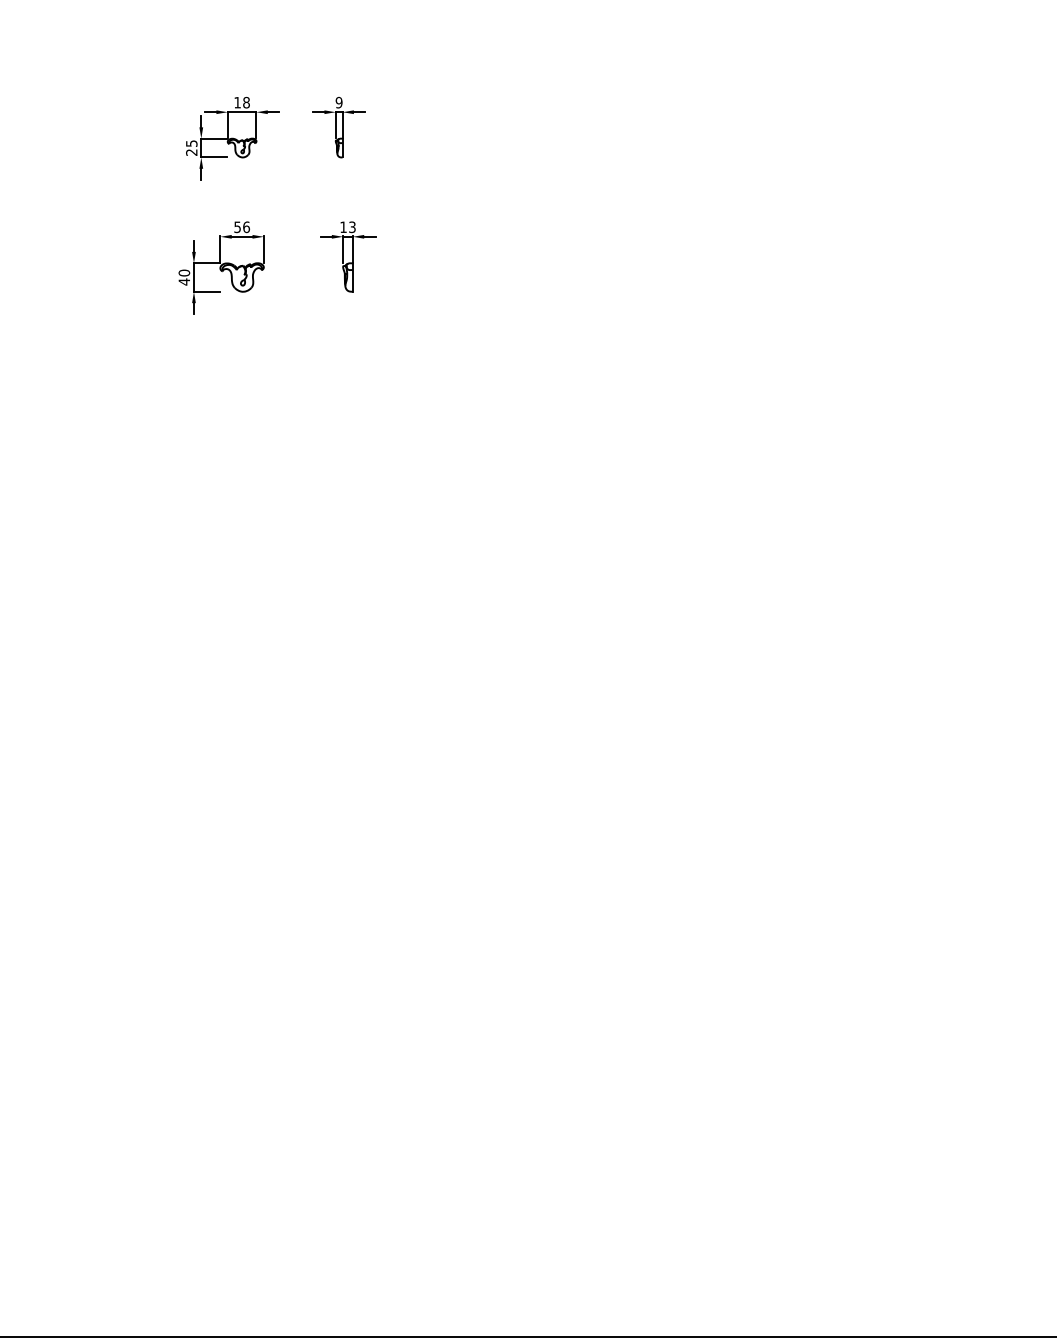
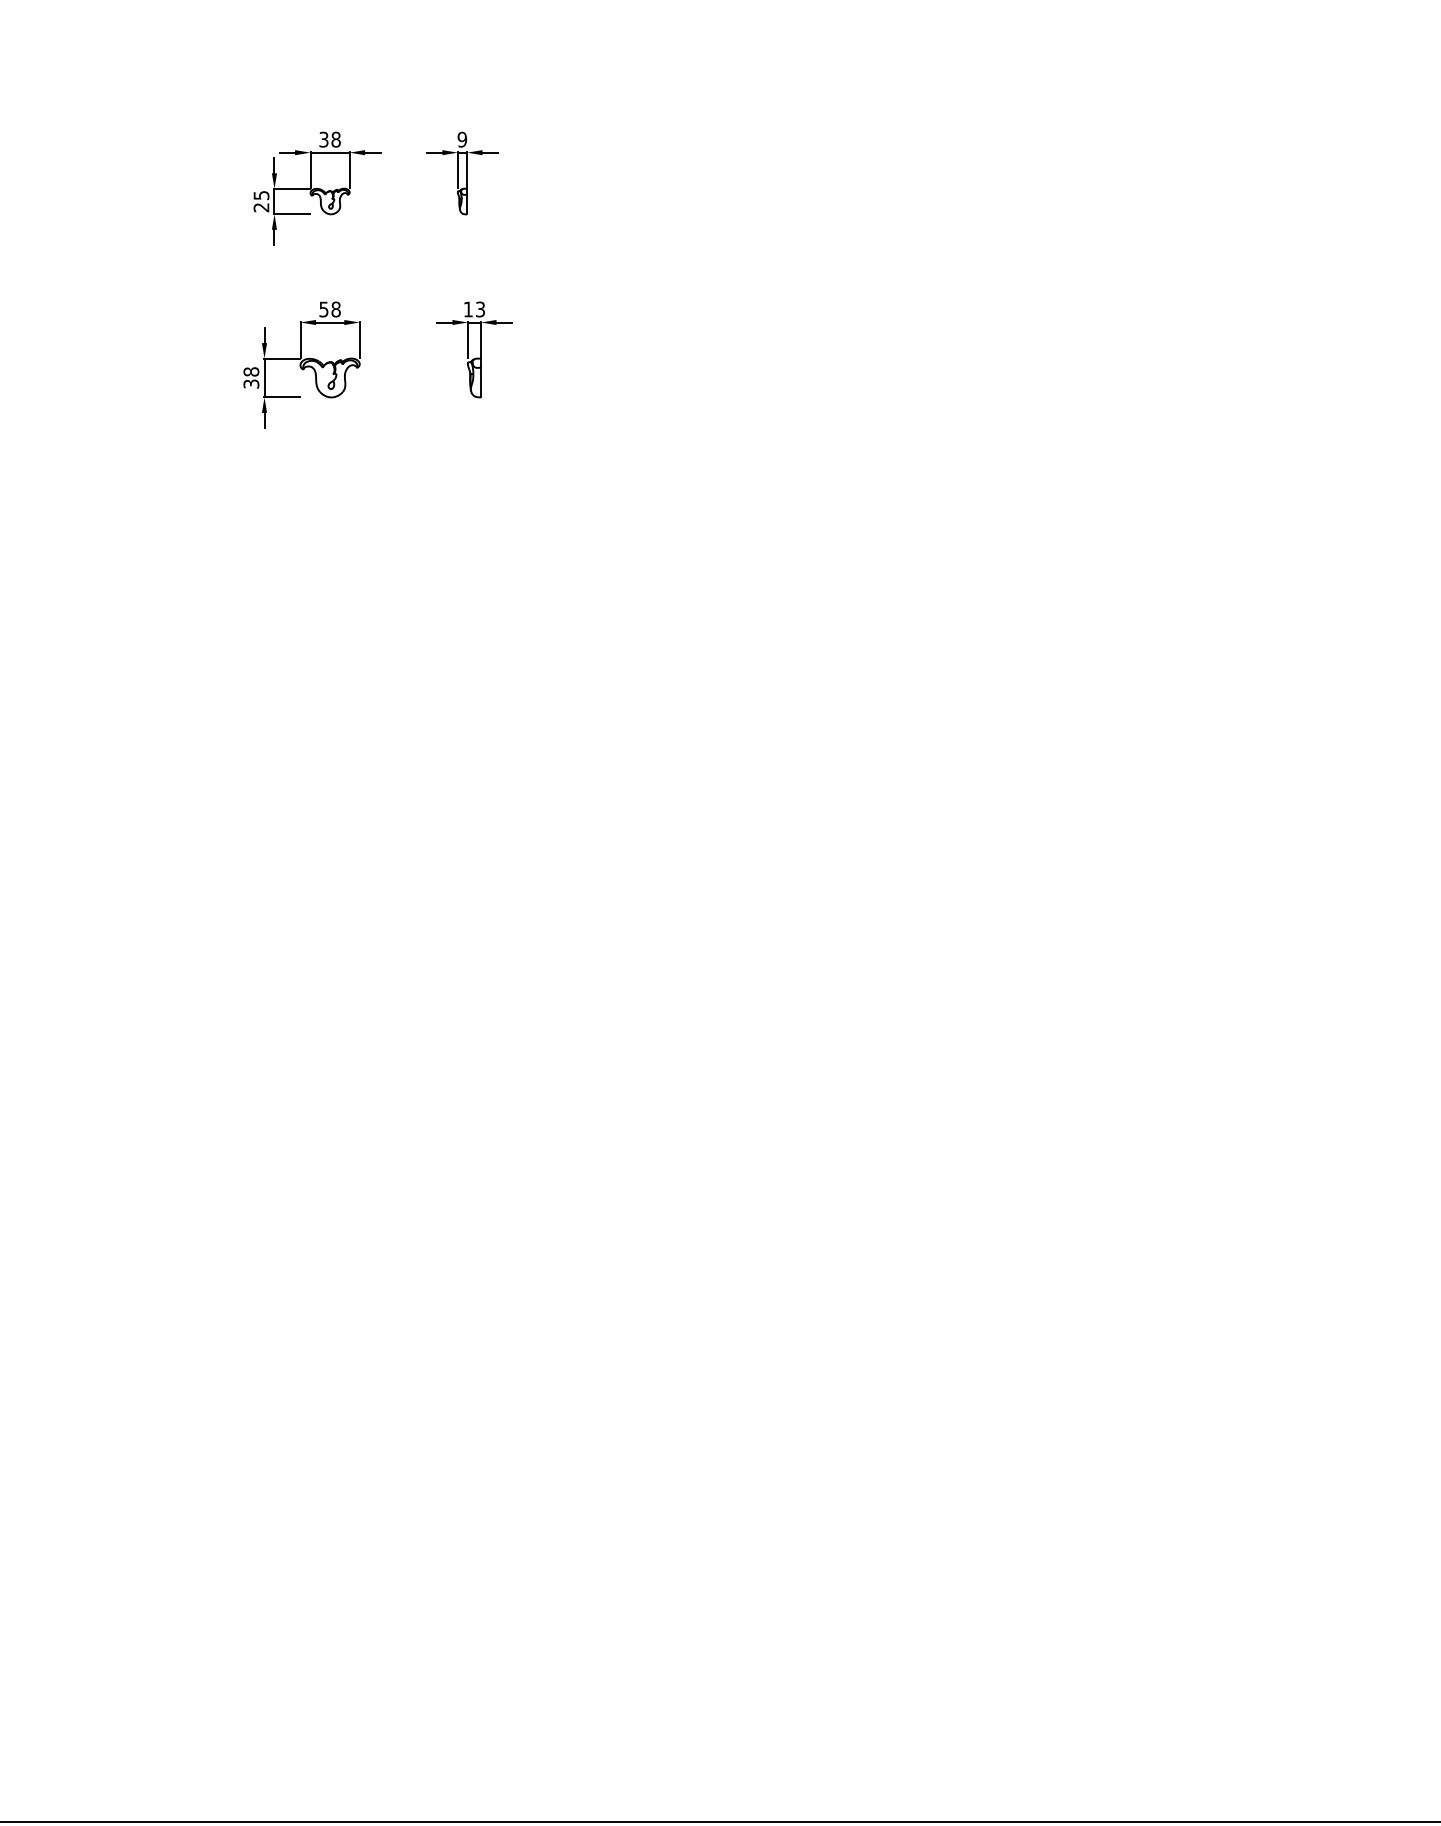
text: (237, 102) -> (323, 139), 18 -> 38
text: (246, 227) -> (335, 309), 56 -> 58
text: (184, 277) -> (251, 378), 40 -> 38

